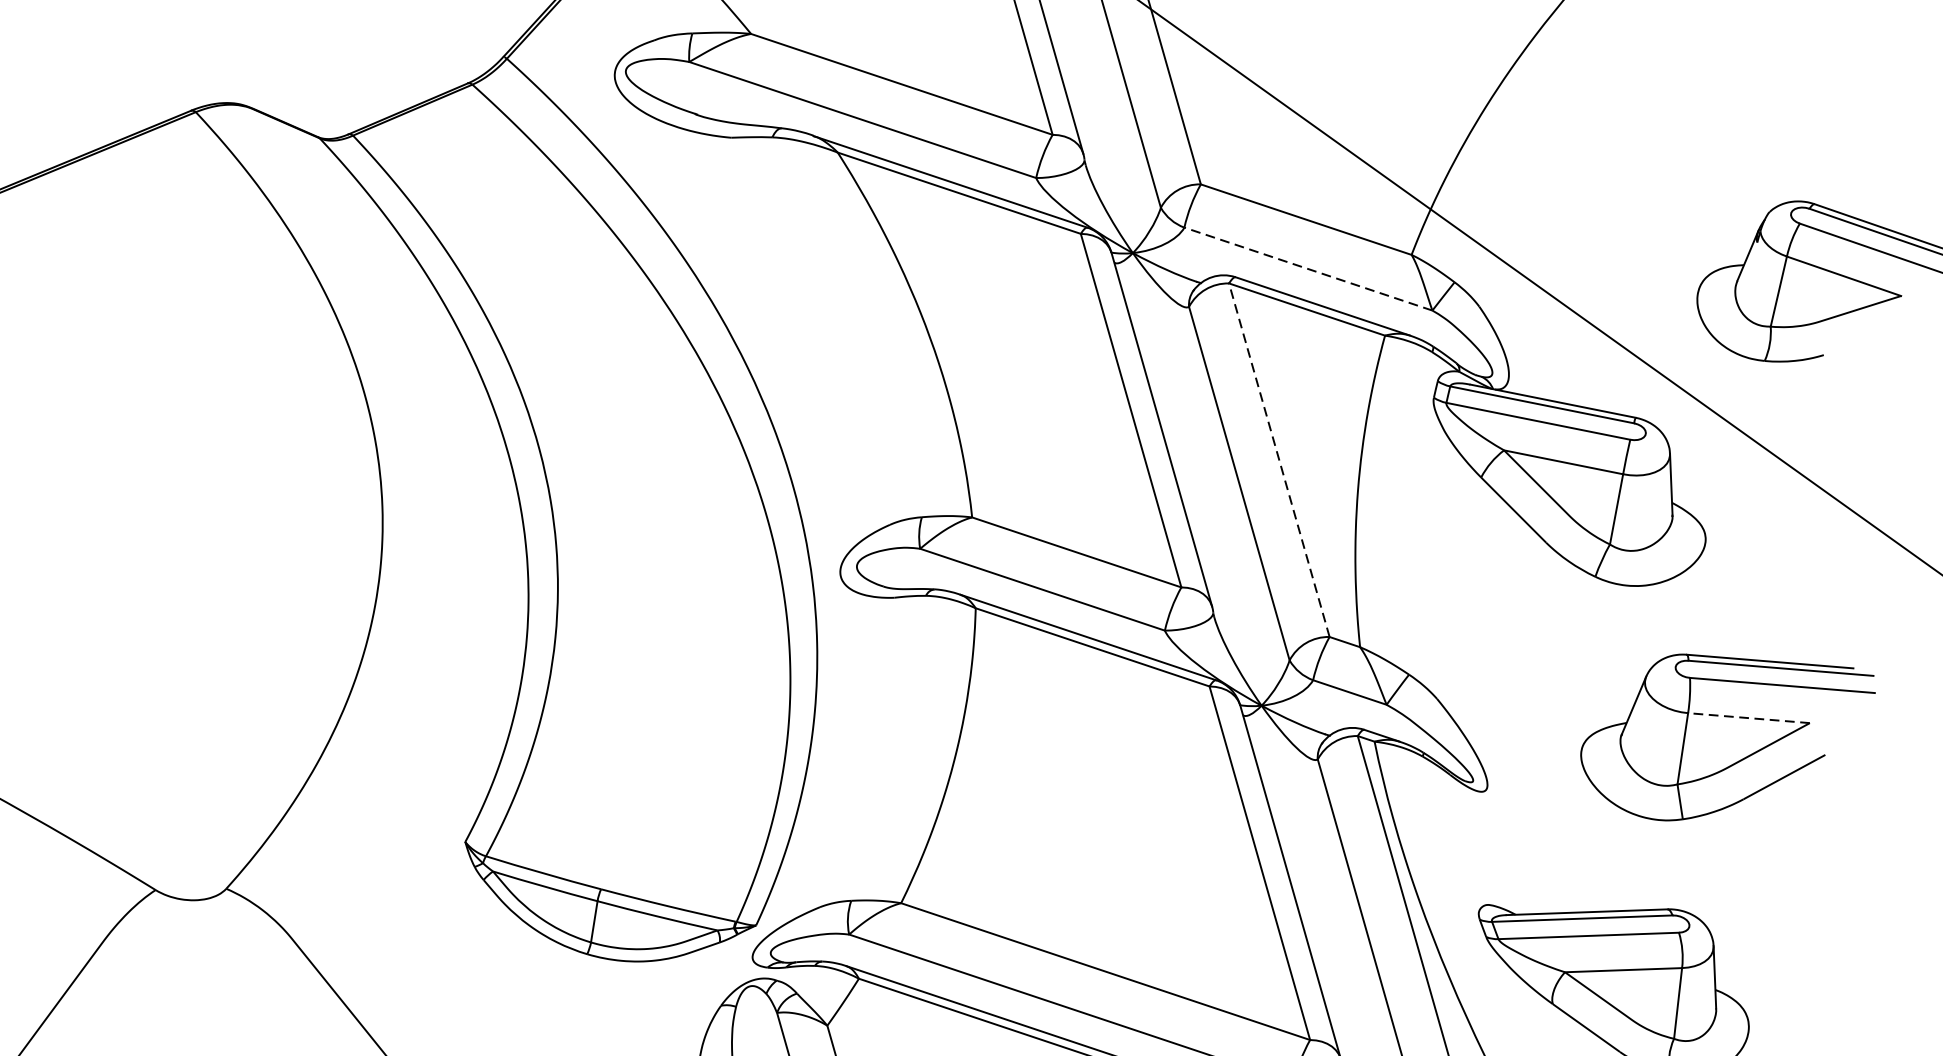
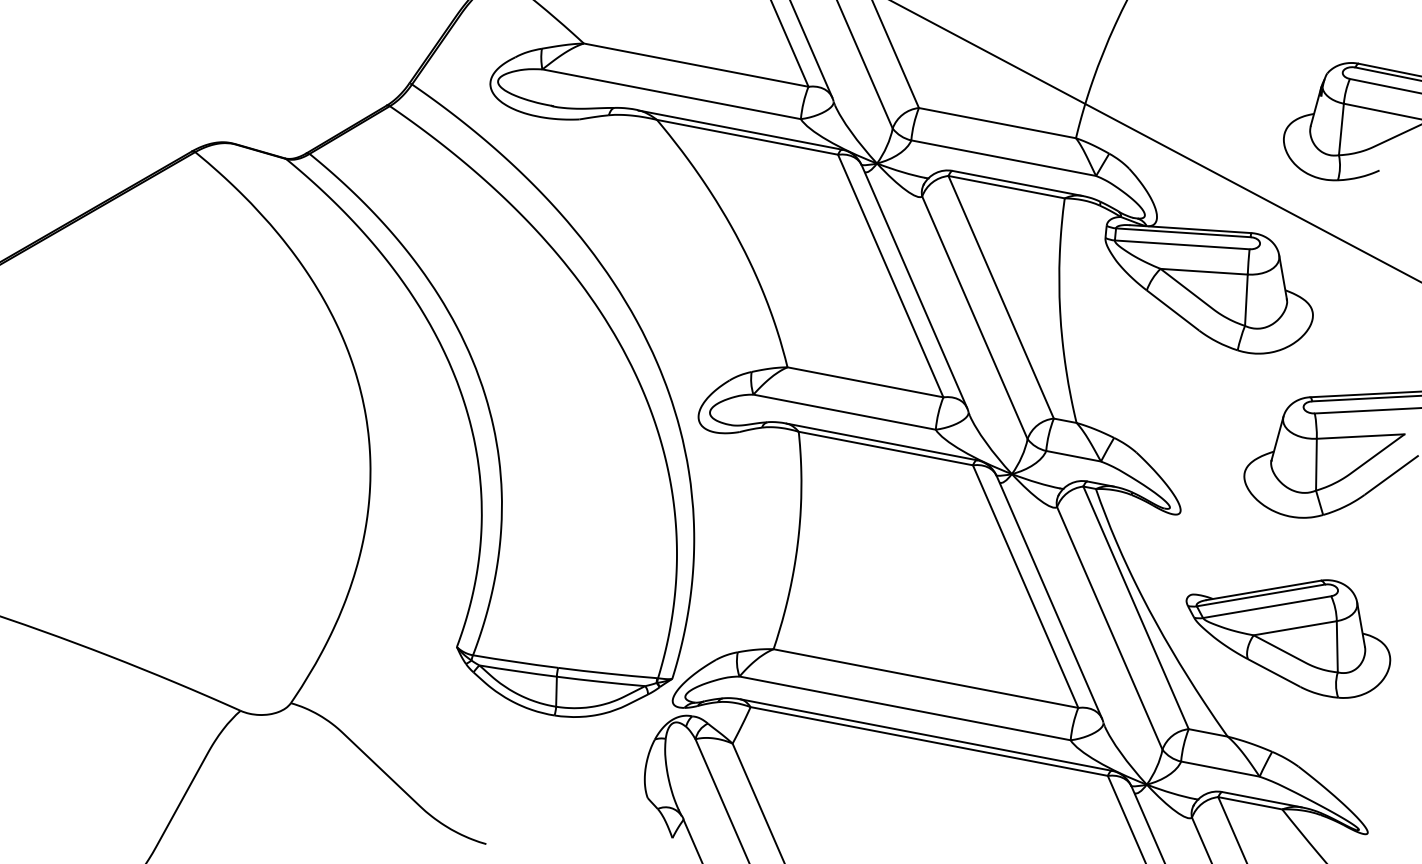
line: (1308, 269) -> (1003, 158), dashed -> solid
line: (1278, 459) -> (1000, 296), dashed -> solid
line: (1748, 718) -> (1360, 436), dashed -> solid

